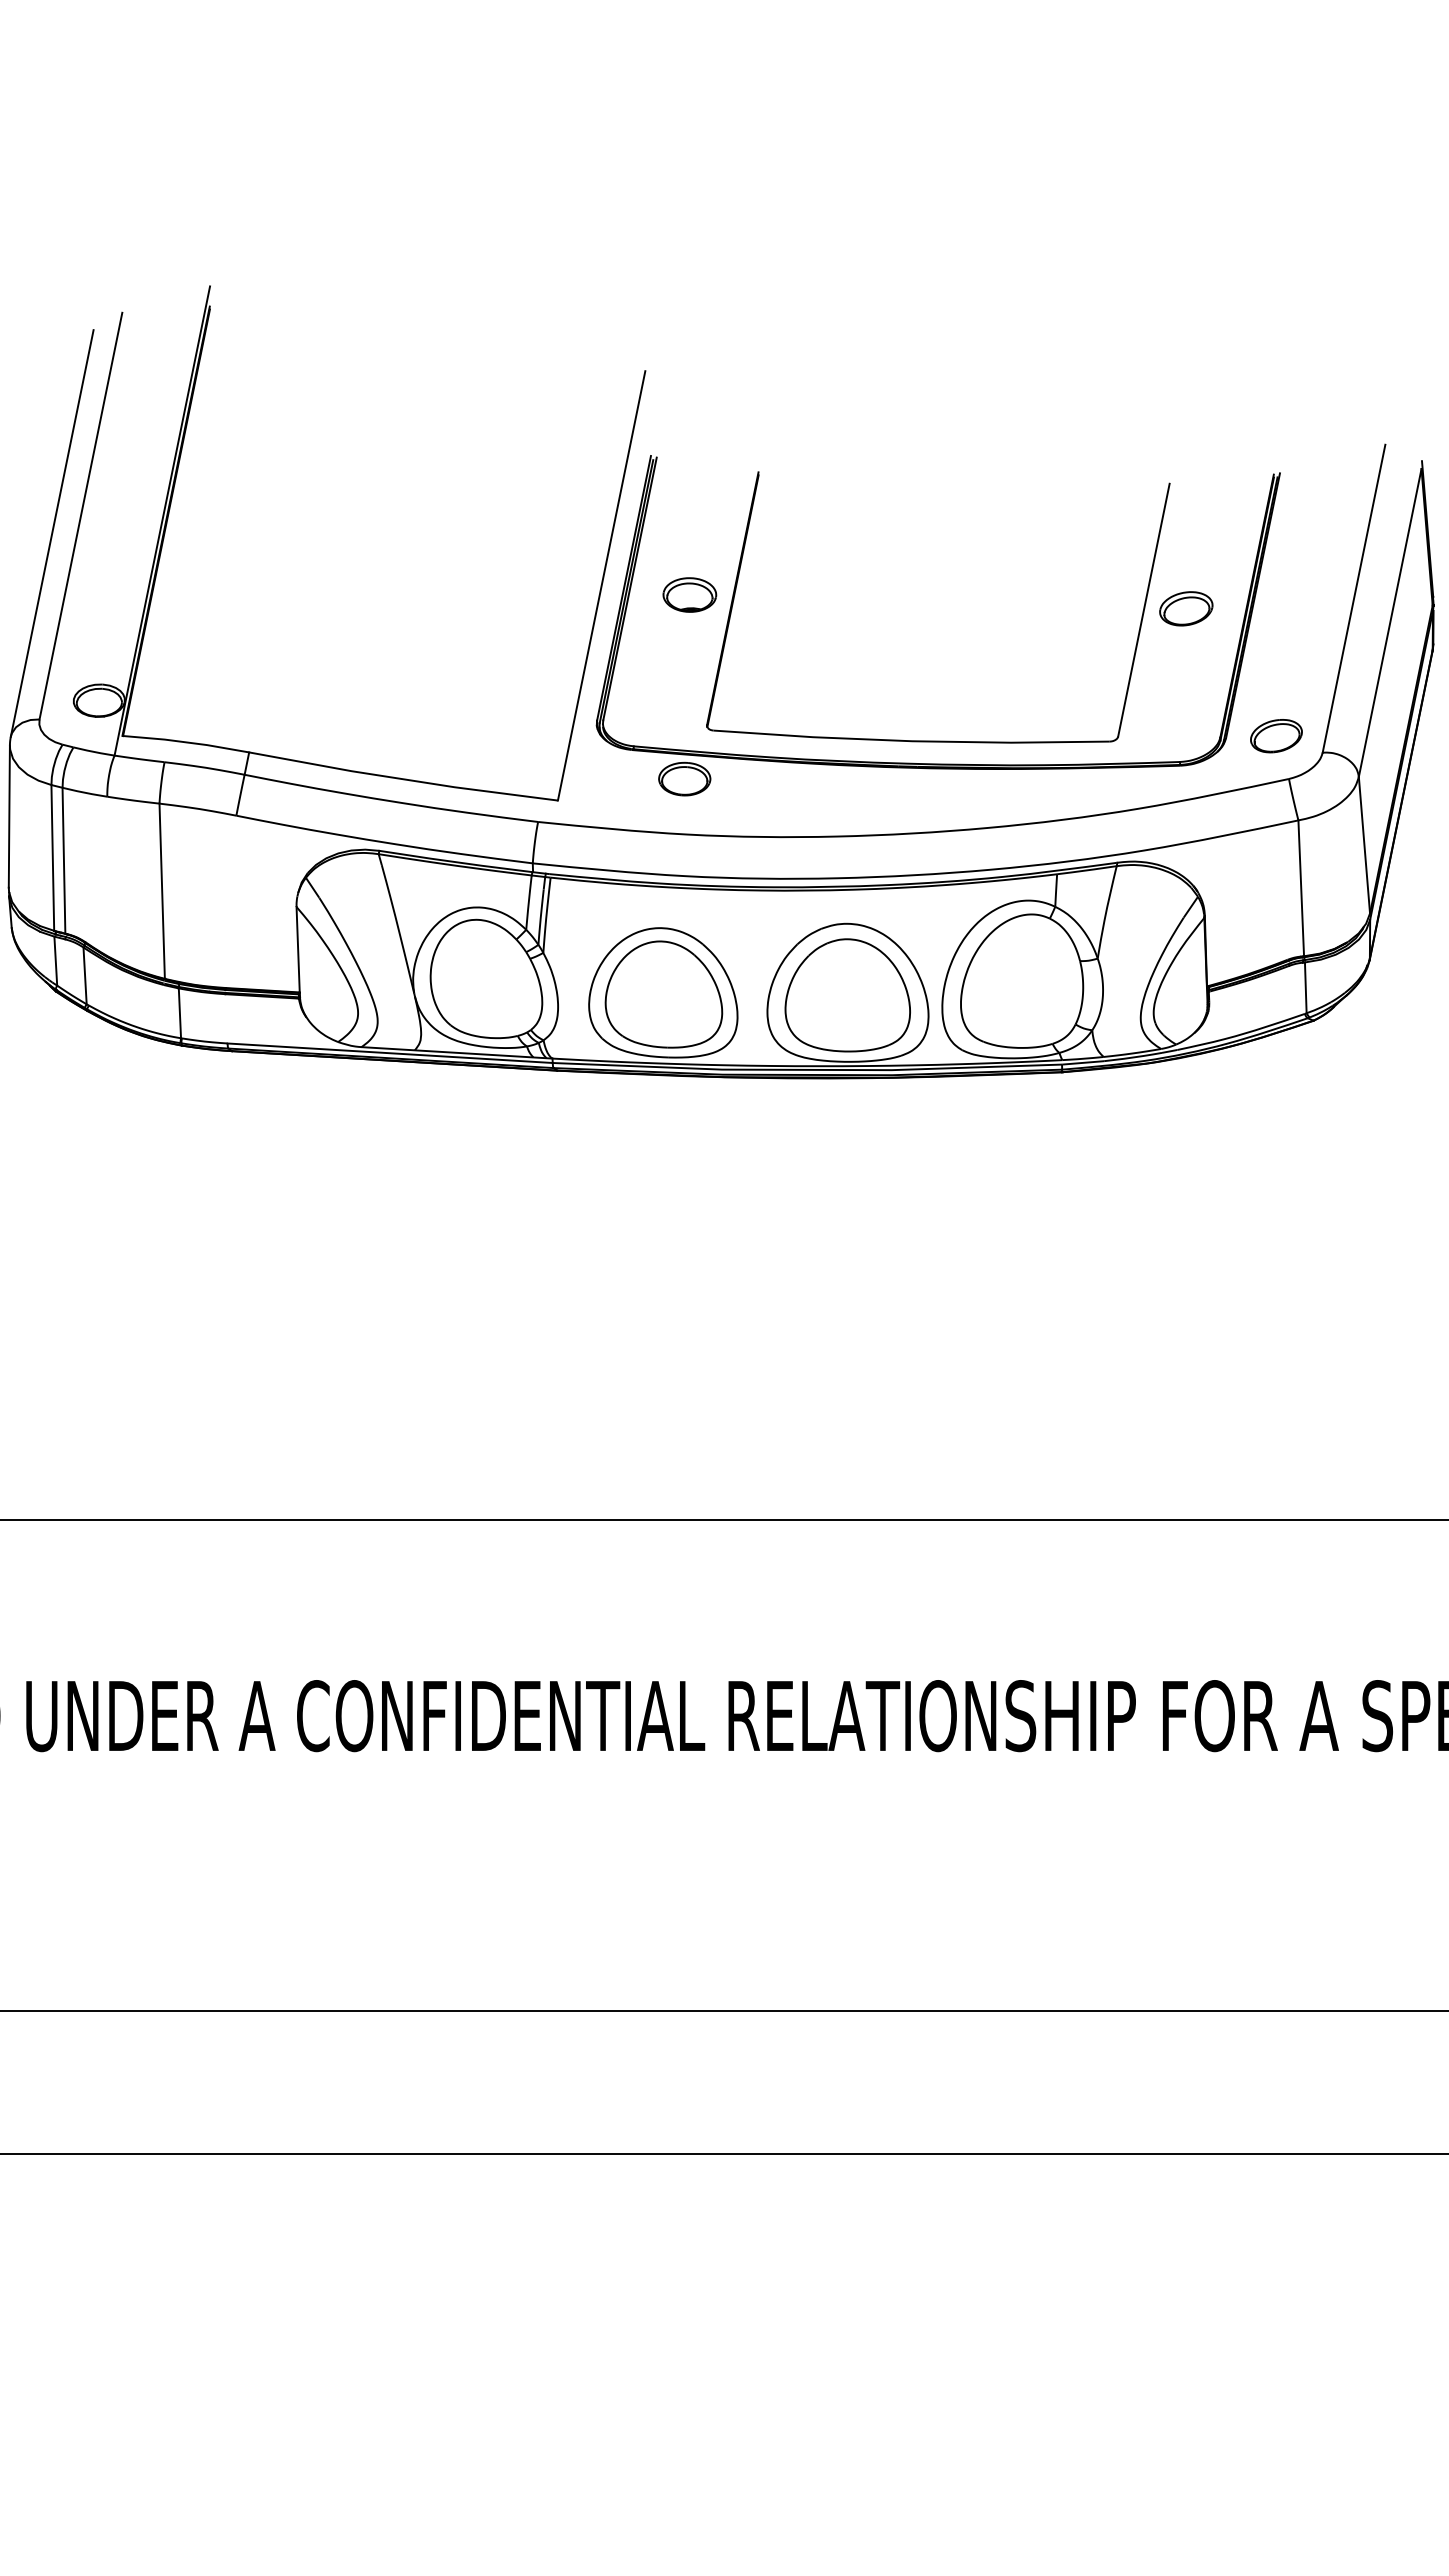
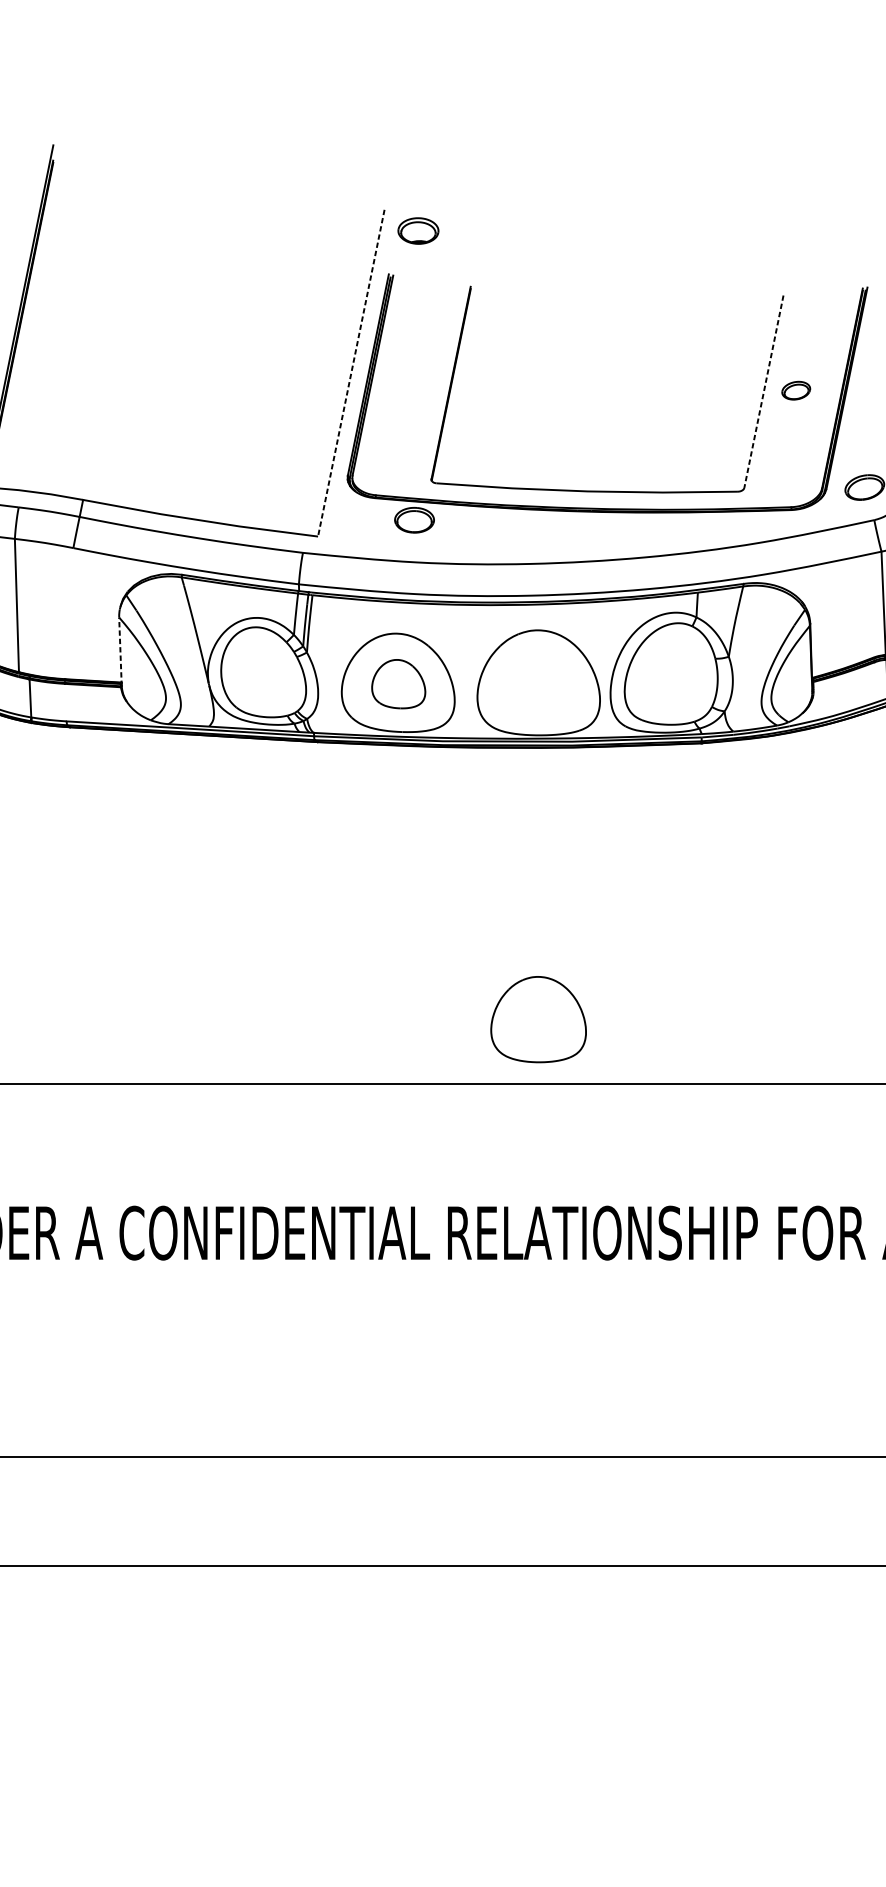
line: (601, 586) -> (351, 373), solid -> dashed
part: (689, 594) -> (418, 230), moved
part: (1186, 608) -> (796, 390), size x0.7
line: (1143, 610) -> (763, 391), solid -> dashed
line: (298, 951) -> (120, 651), solid -> dashed
part: (663, 994) -> (398, 684), size x0.6
part: (847, 995) -> (538, 1019), moved

